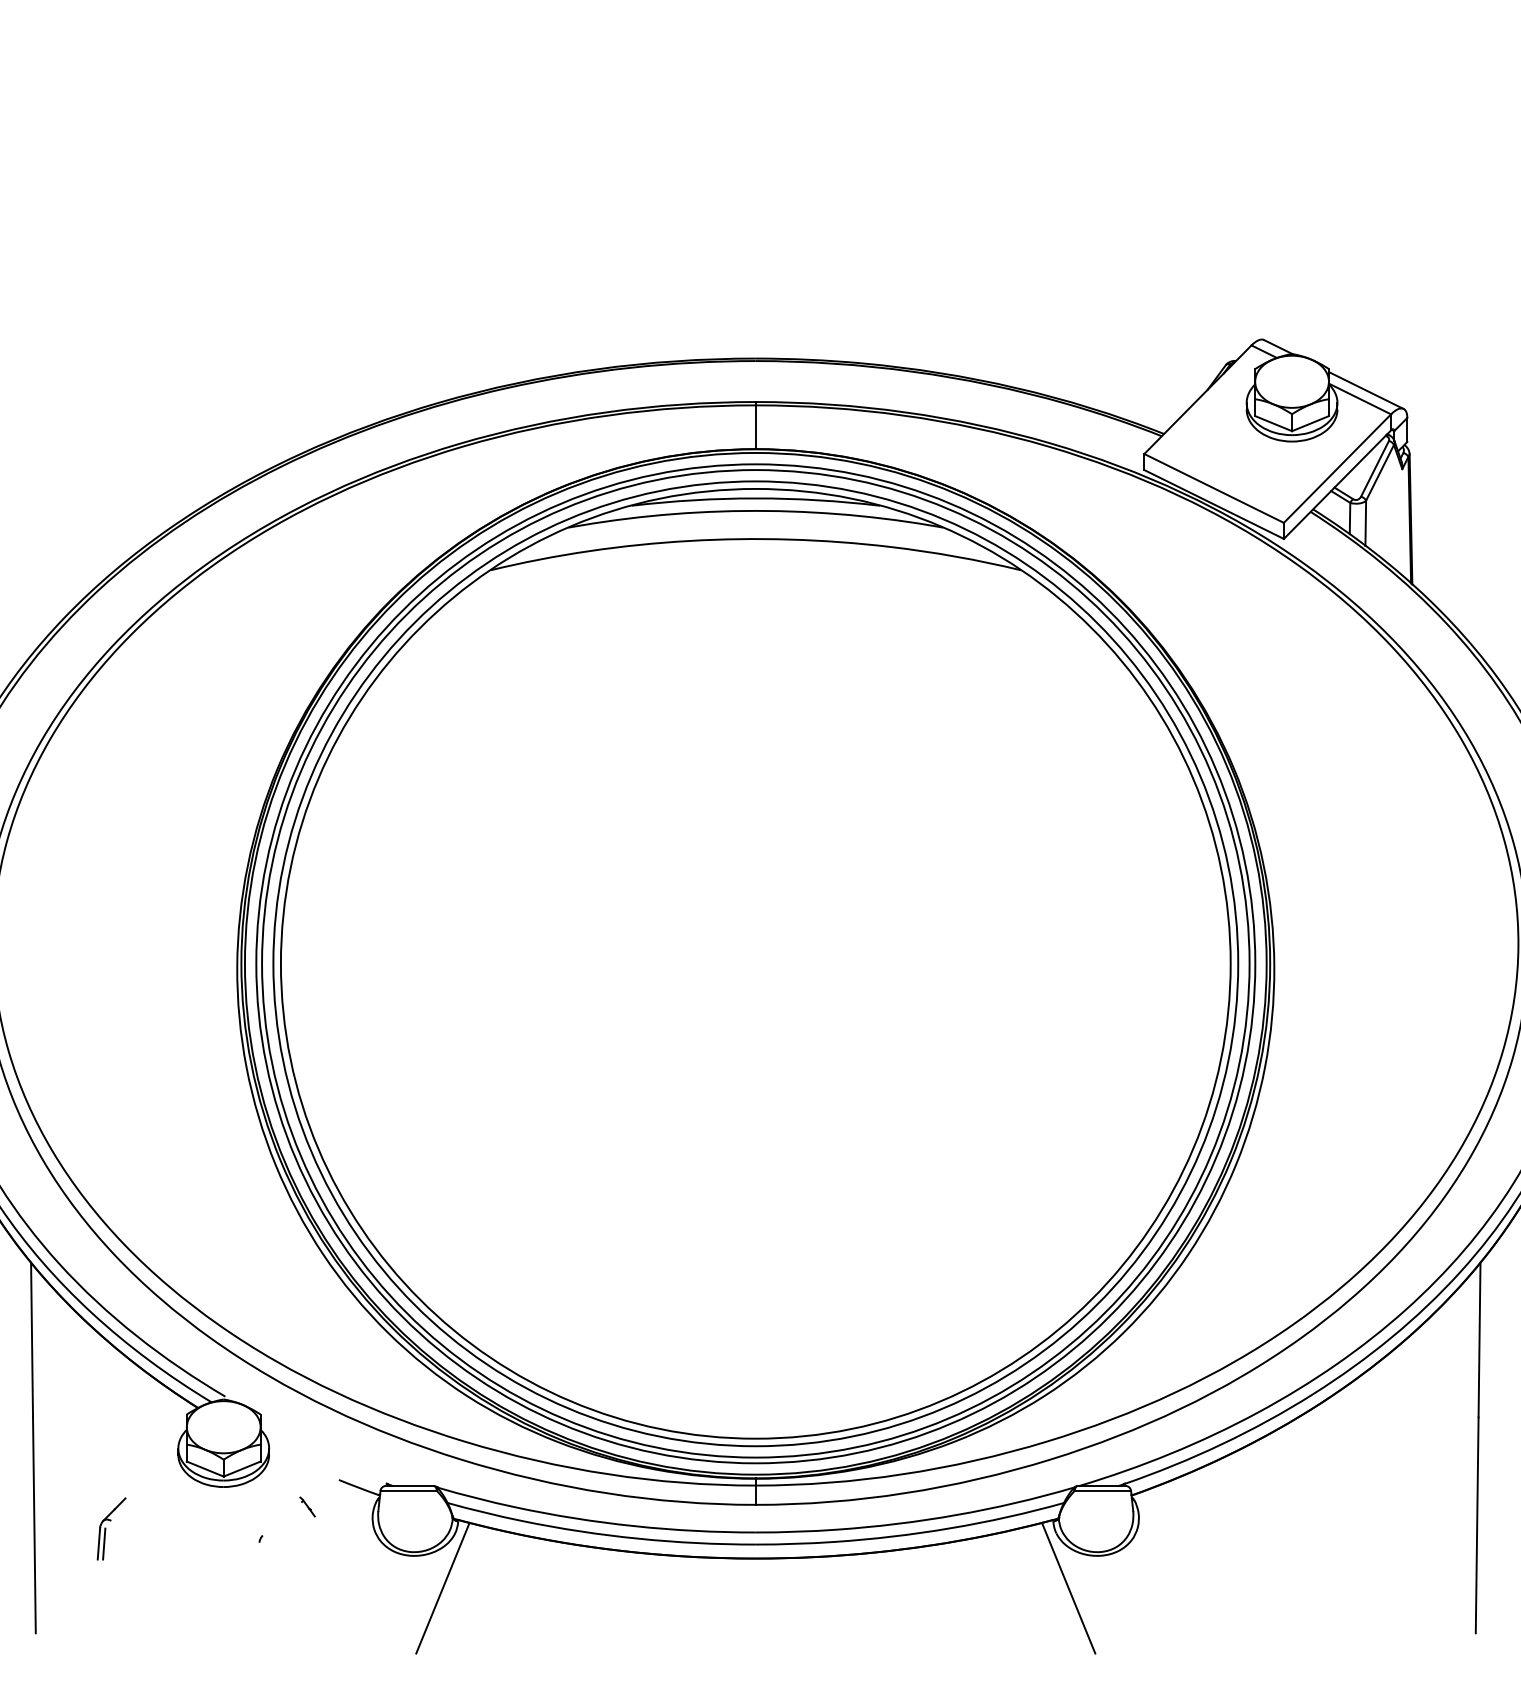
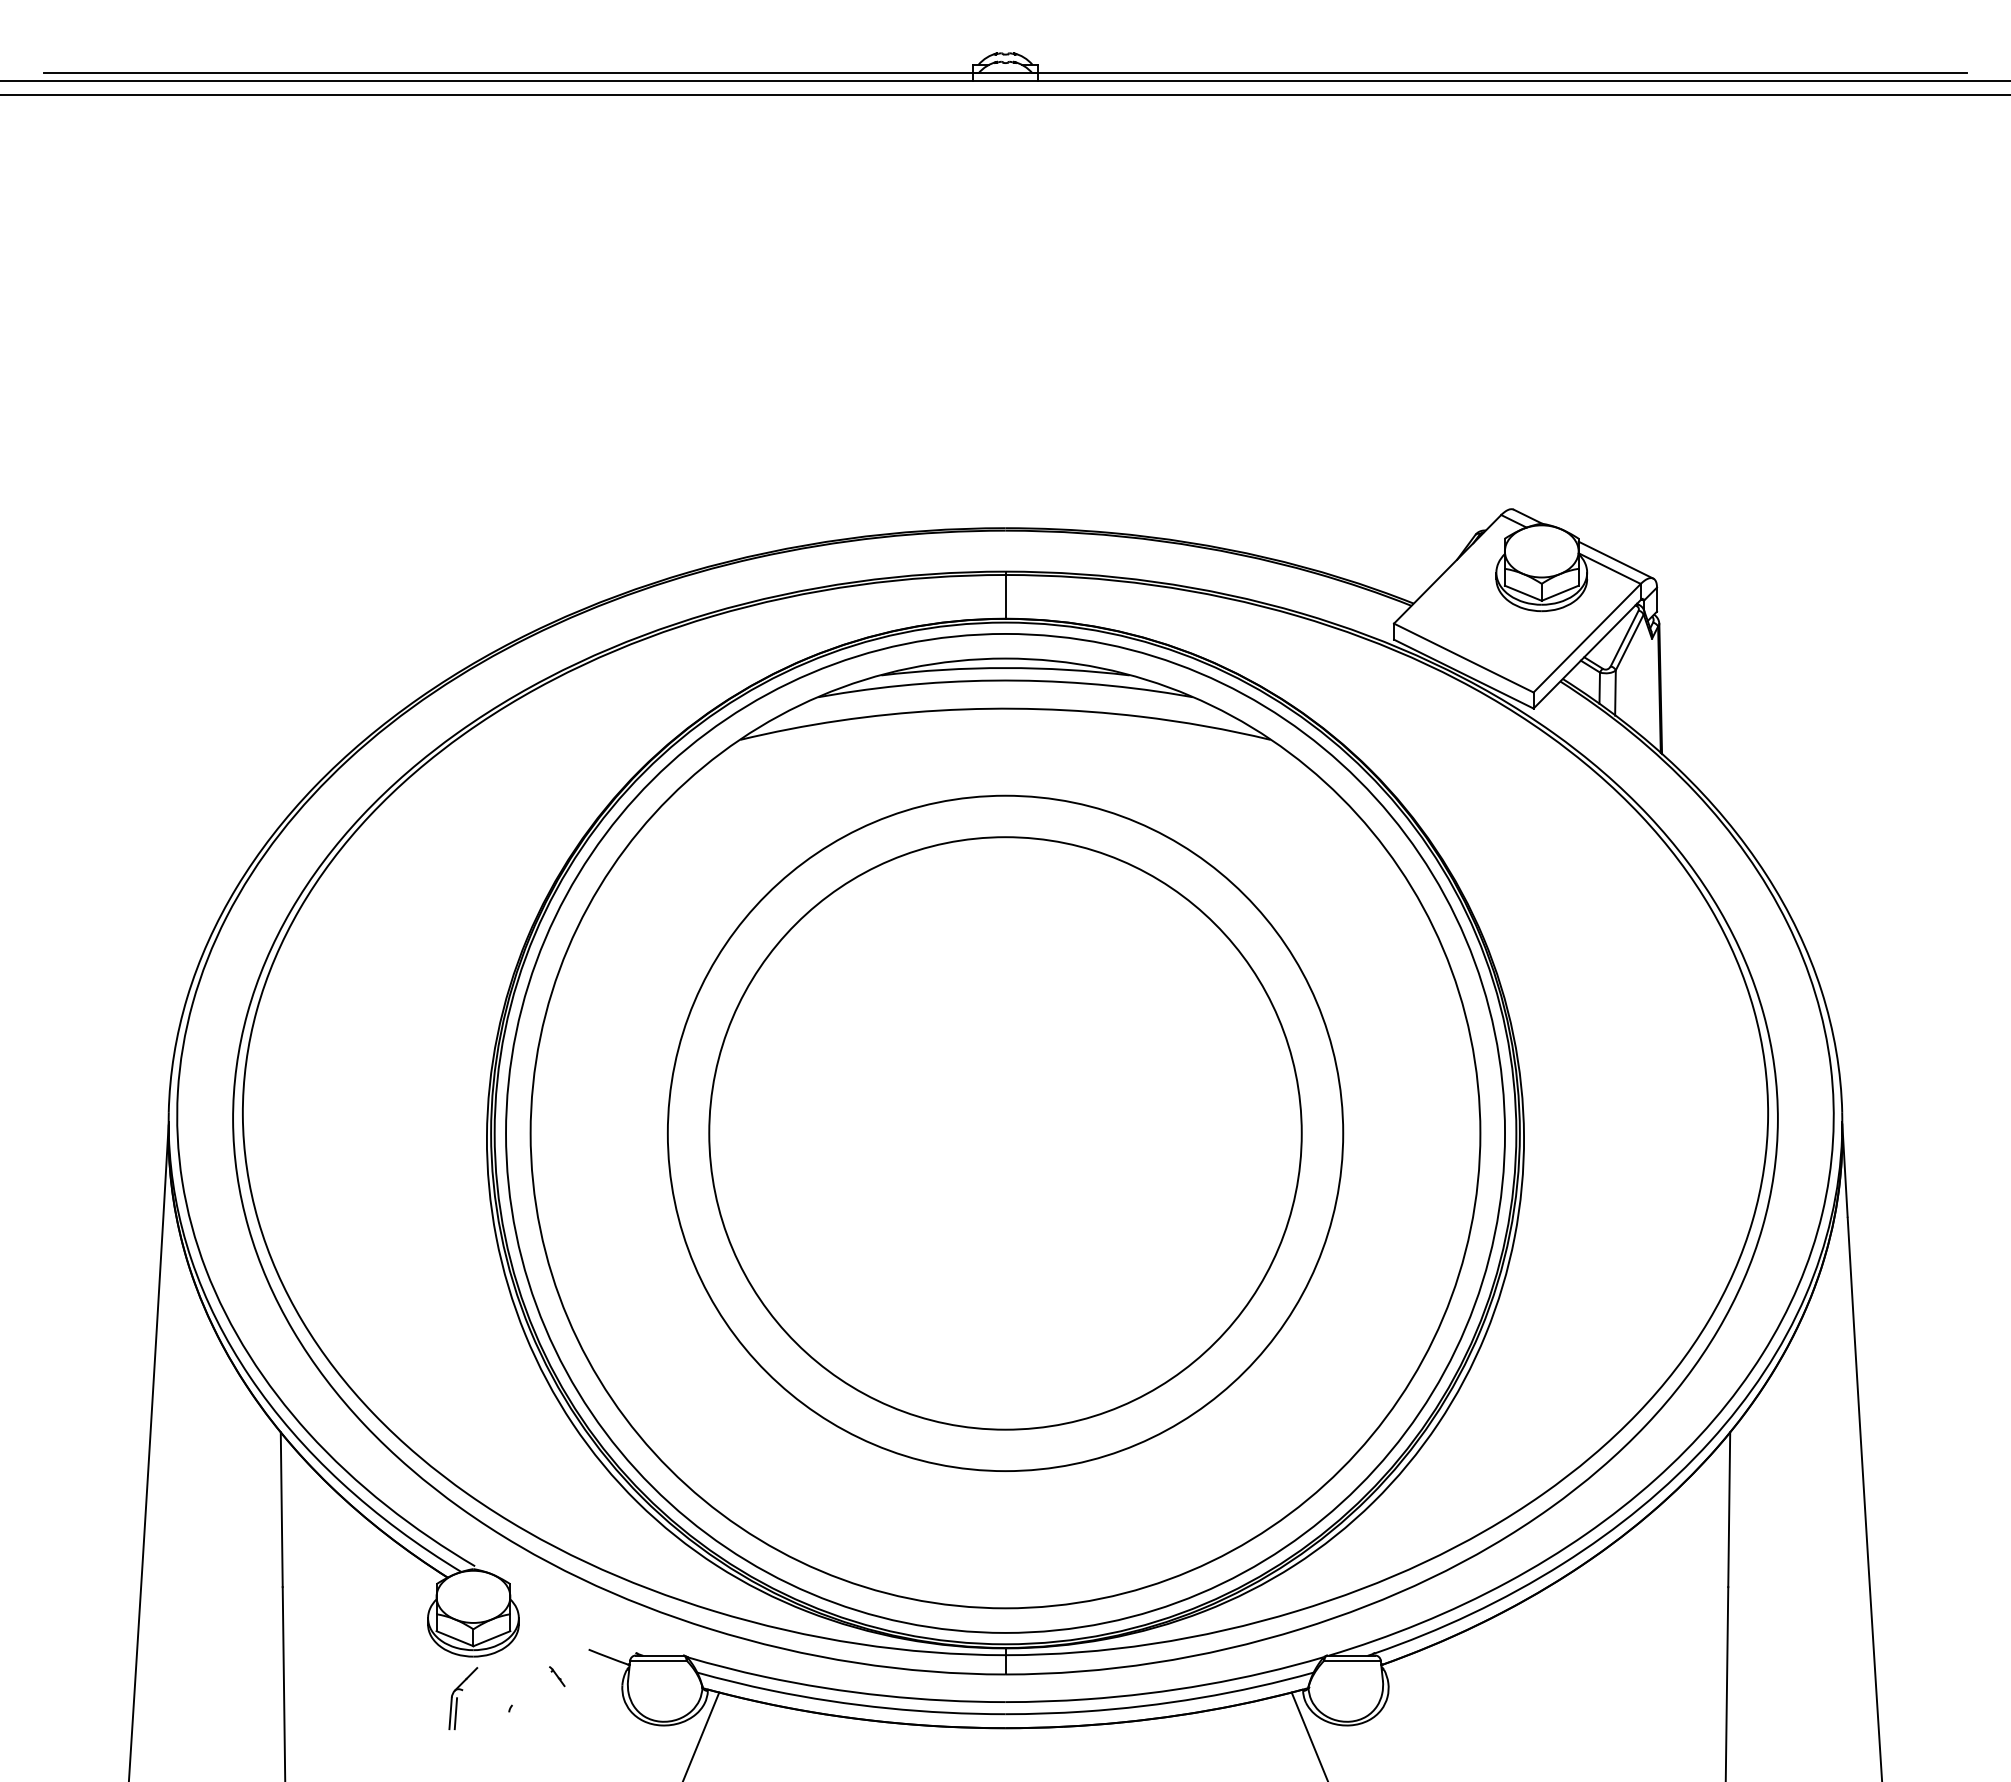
circle: (755, 963) -> (1005, 1133), size x0.6
circle: (755, 963) -> (1005, 1133), size x0.7
part: (111, 1528) -> (463, 1698), moved

